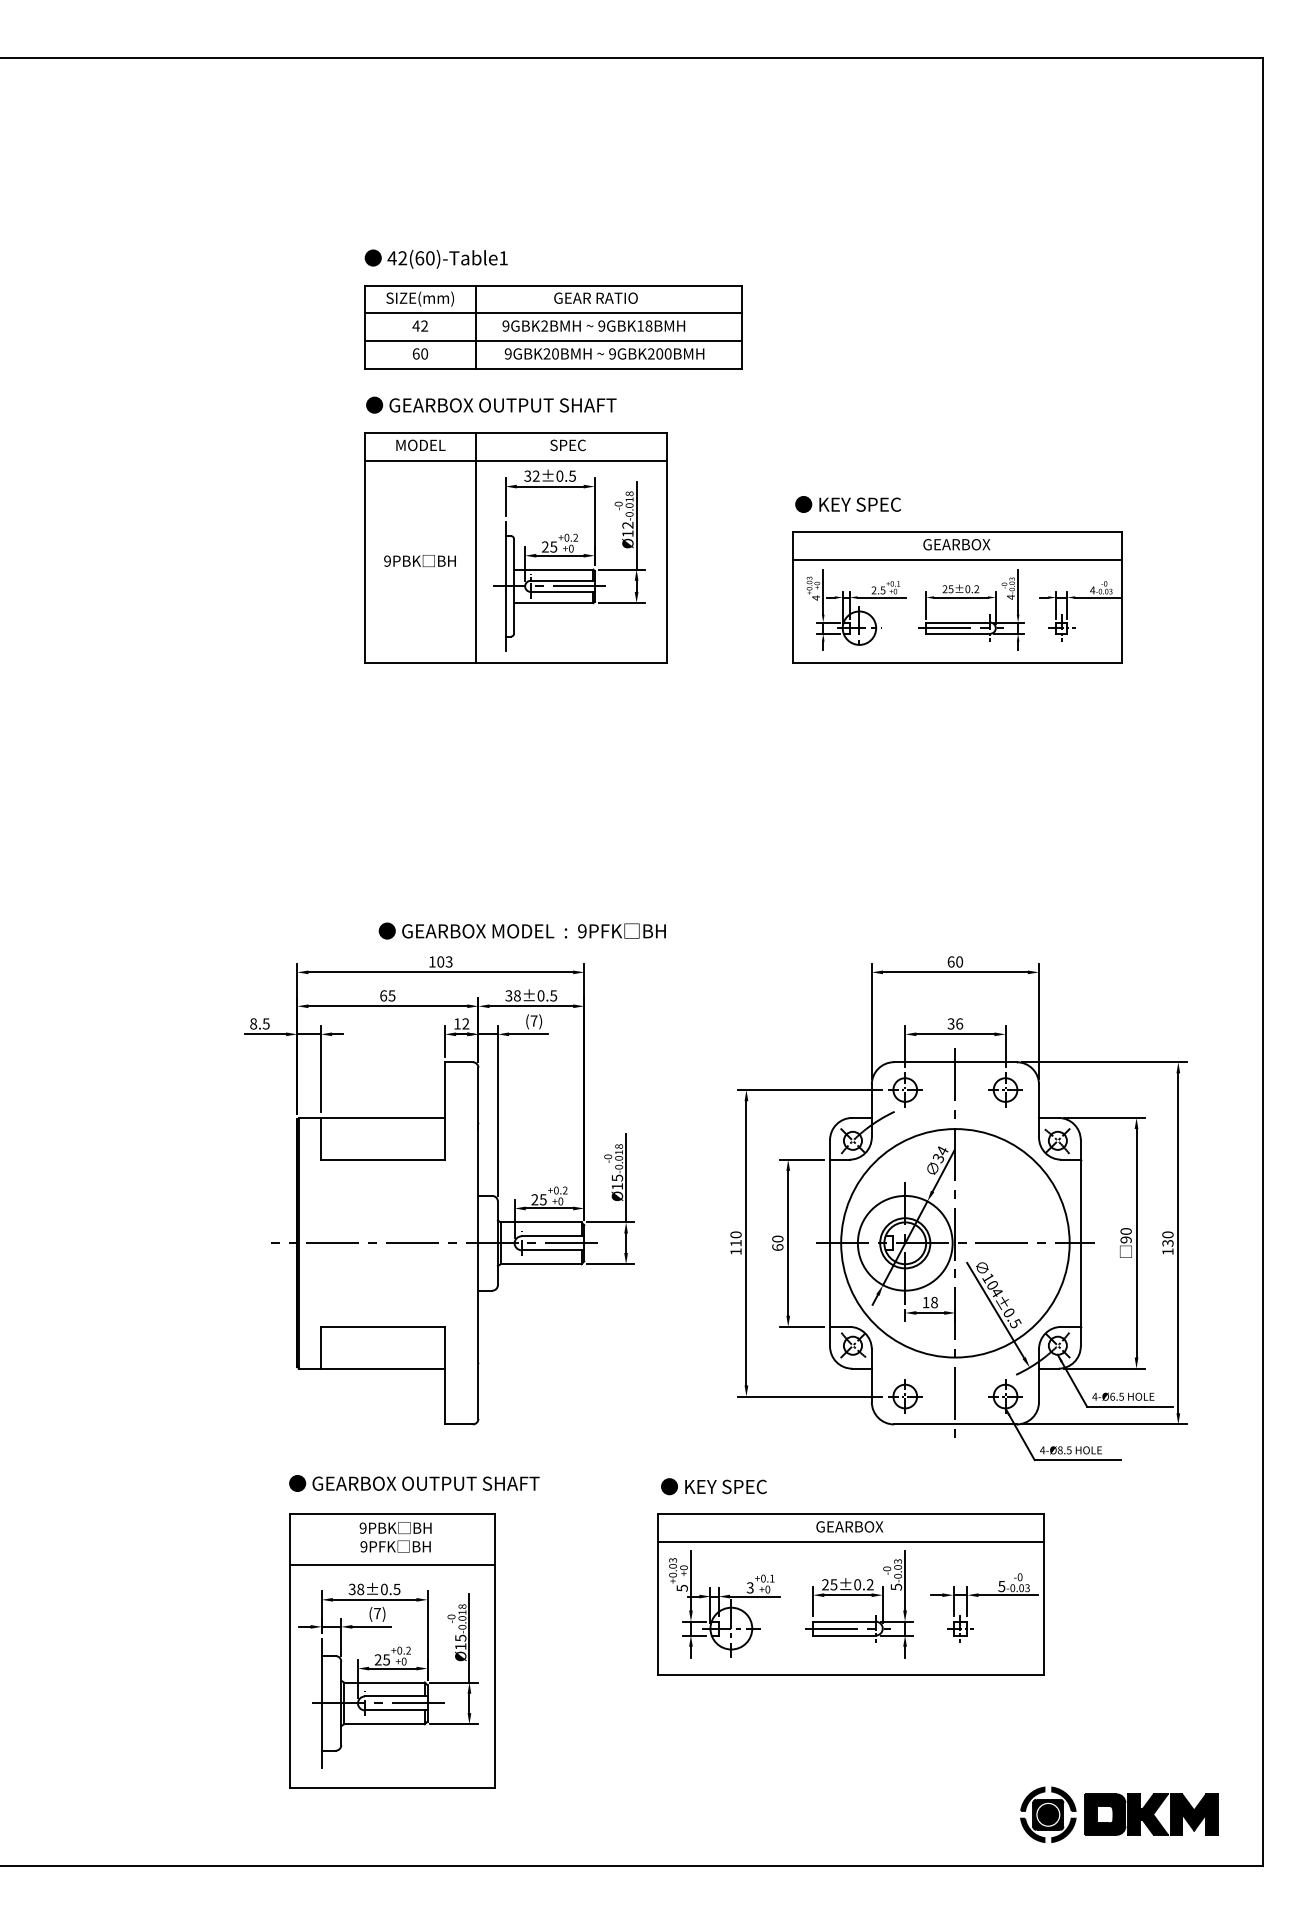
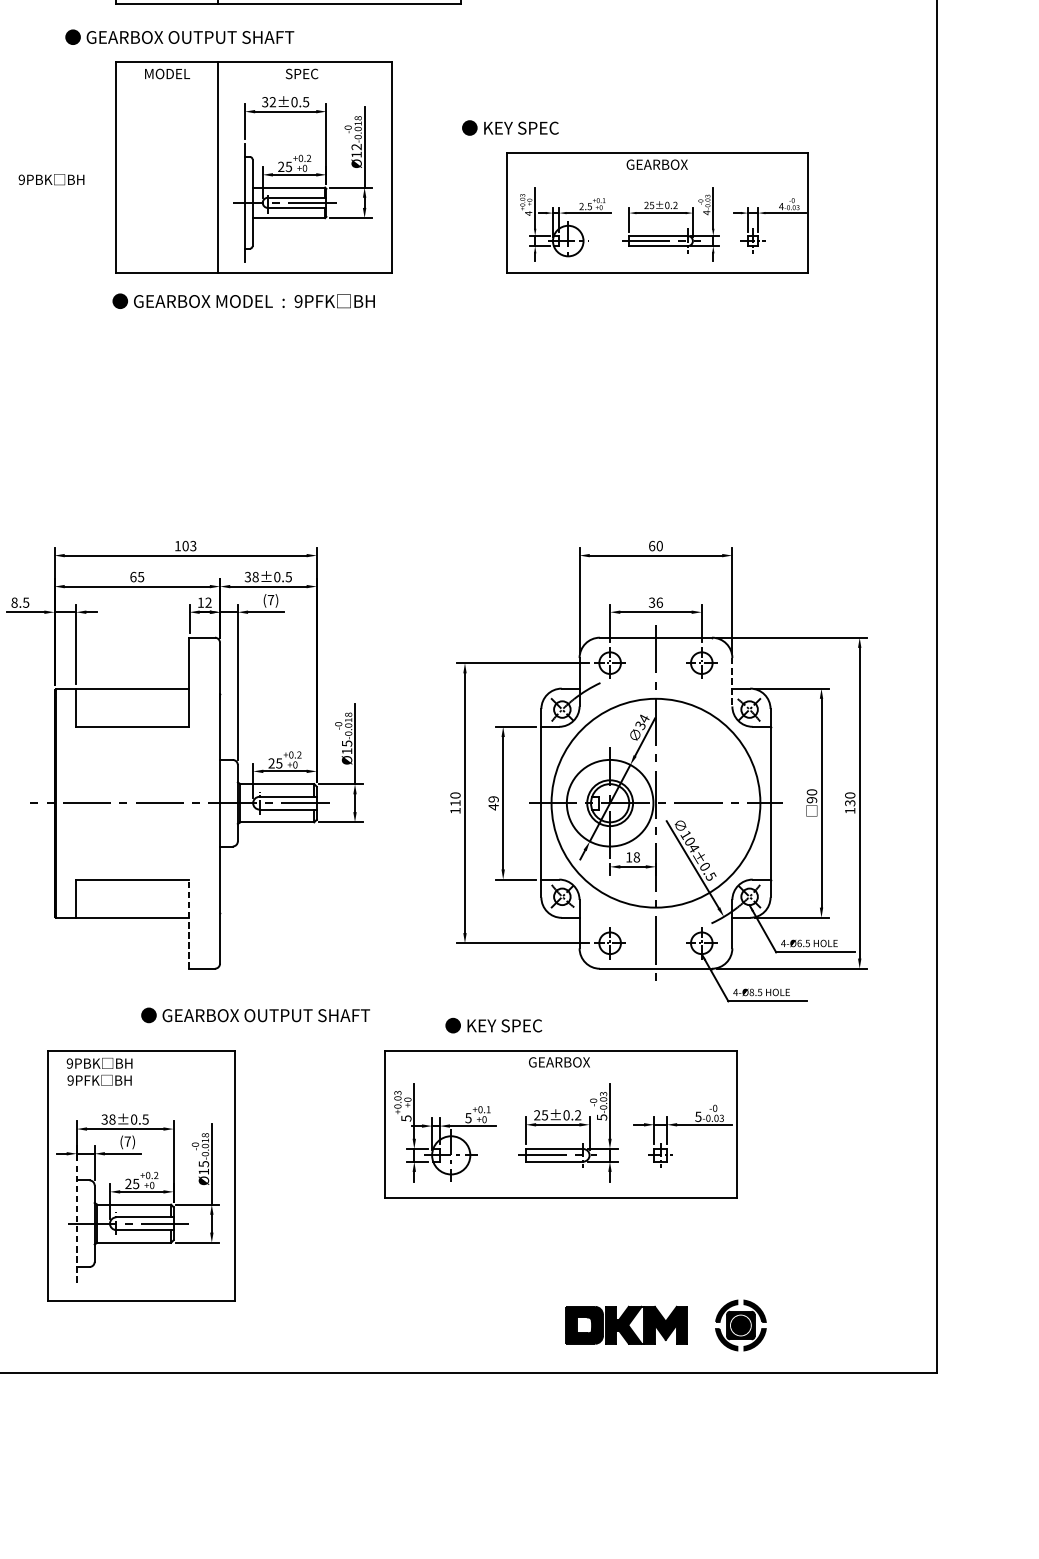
text: (491, 404) -> (179, 36), moved
line: (515, 460) -> (253, 87), removed
text: (847, 504) -> (509, 128), moved
line: (957, 559) -> (657, 178), removed
text: (419, 560) -> (51, 179), moved
text: (521, 930) -> (242, 300), moved
line: (1039, 1111) -> (732, 682), solid -> dashed
text: (777, 1243) -> (493, 803), 60 -> 49
line: (444, 1375) -> (189, 924), solid -> dashed
text: (414, 1483) -> (255, 1015), moved
text: (713, 1486) -> (493, 1025), moved
text: (395, 1537) -> (99, 1072), moved
line: (851, 1542) -> (561, 1076), removed
line: (392, 1564) -> (141, 1096), removed
text: (750, 1587) -> (468, 1117), 3 -> 5
line: (321, 1703) -> (76, 1223), solid -> dashed
part: (1151, 1814) -> (626, 1325), moved

